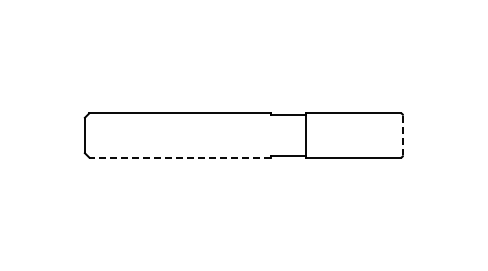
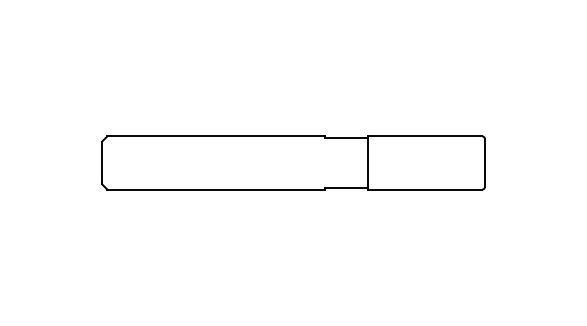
line: (403, 135) -> (485, 163), dashed -> solid
line: (179, 157) -> (215, 189), dashed -> solid

